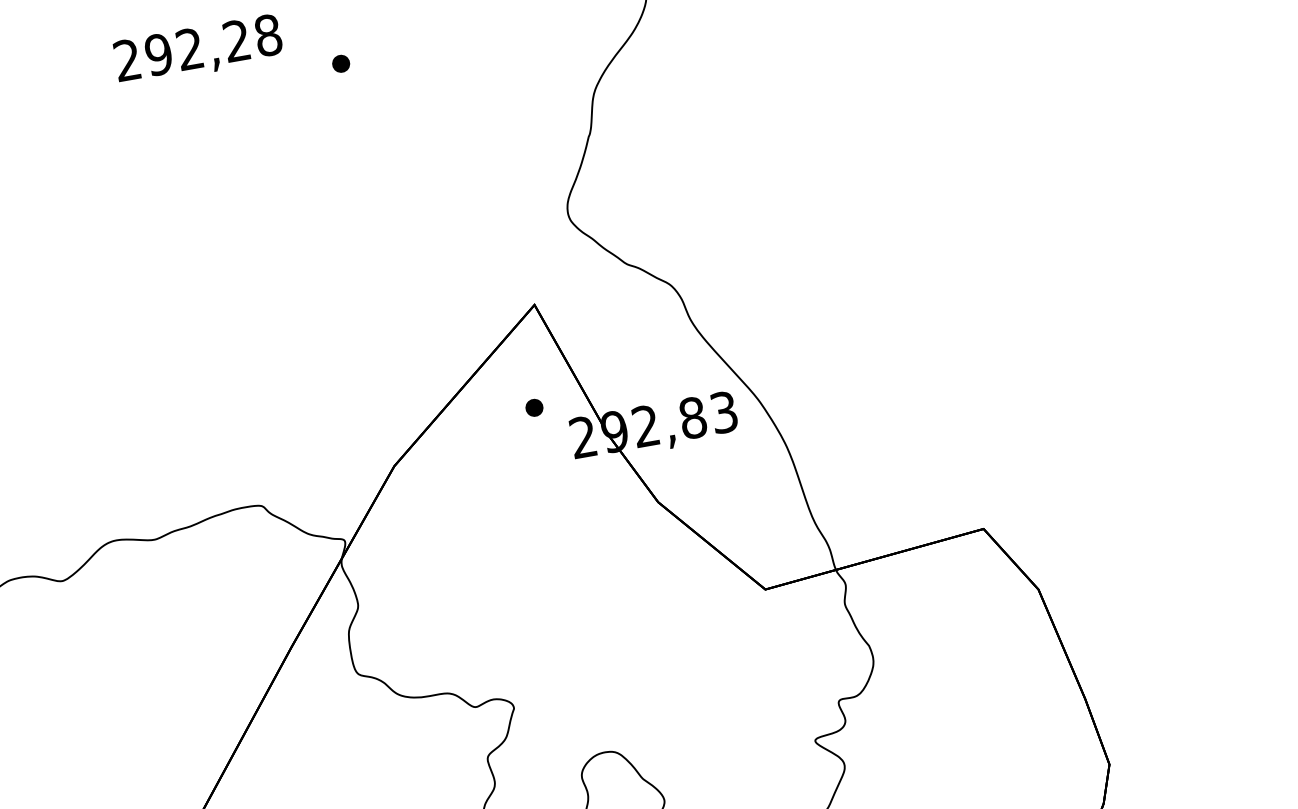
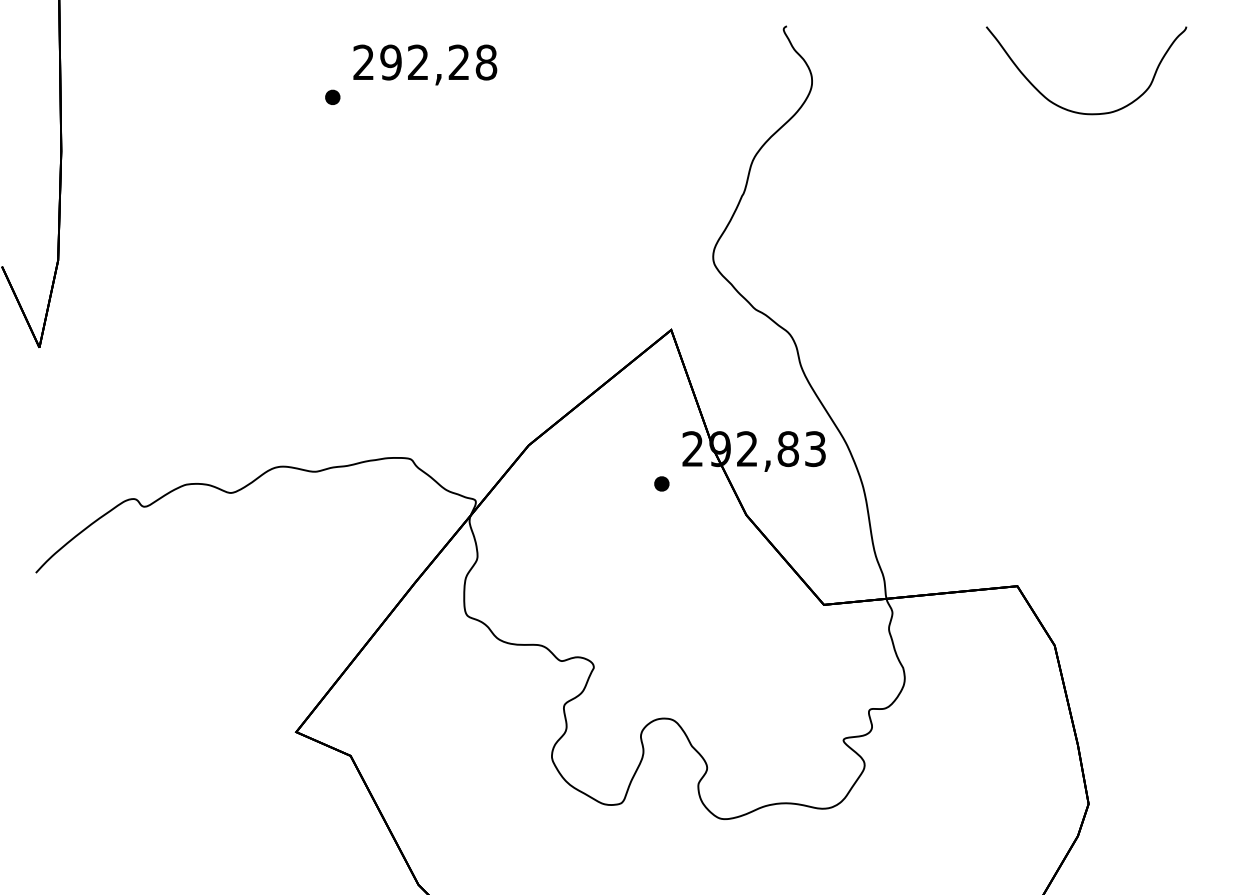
part: (340, 62) -> (332, 96), moved
part: (533, 407) -> (661, 483), moved

